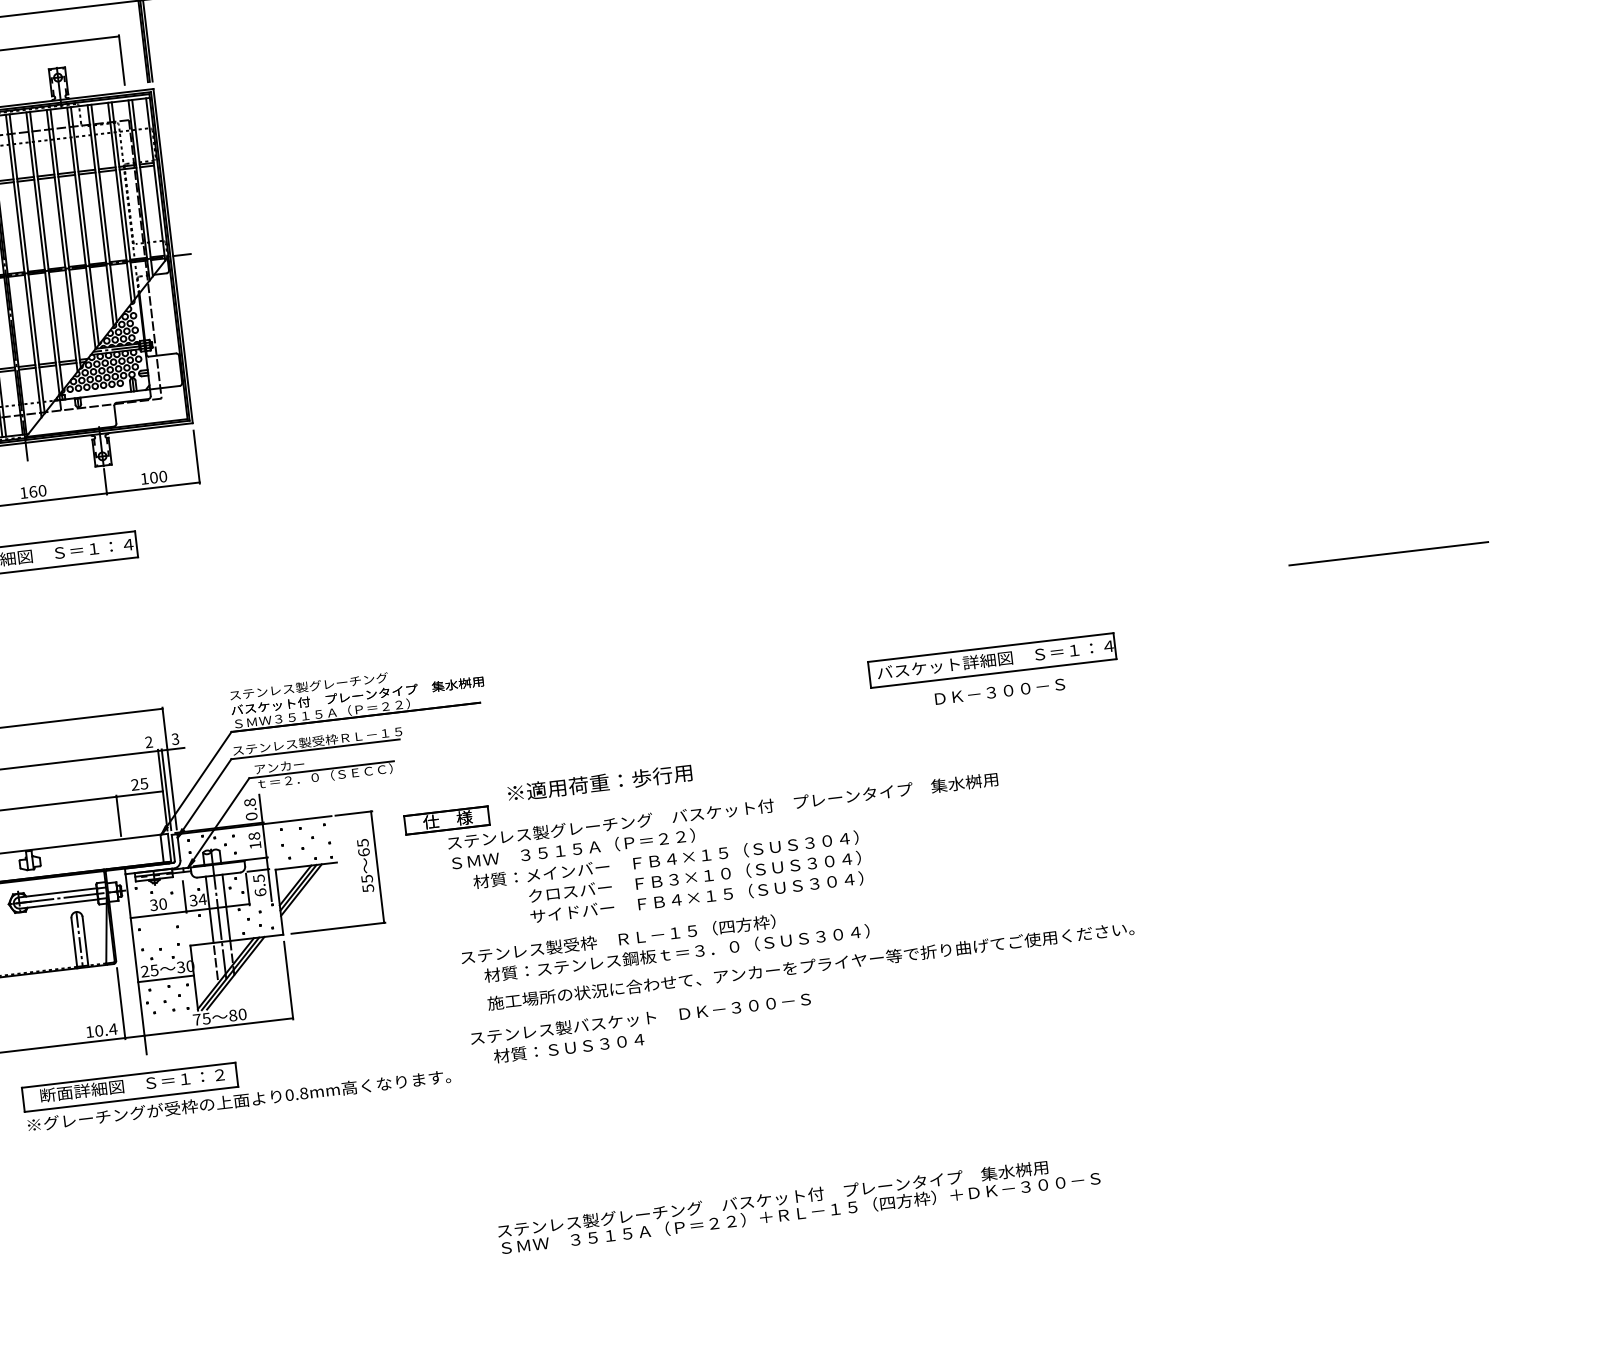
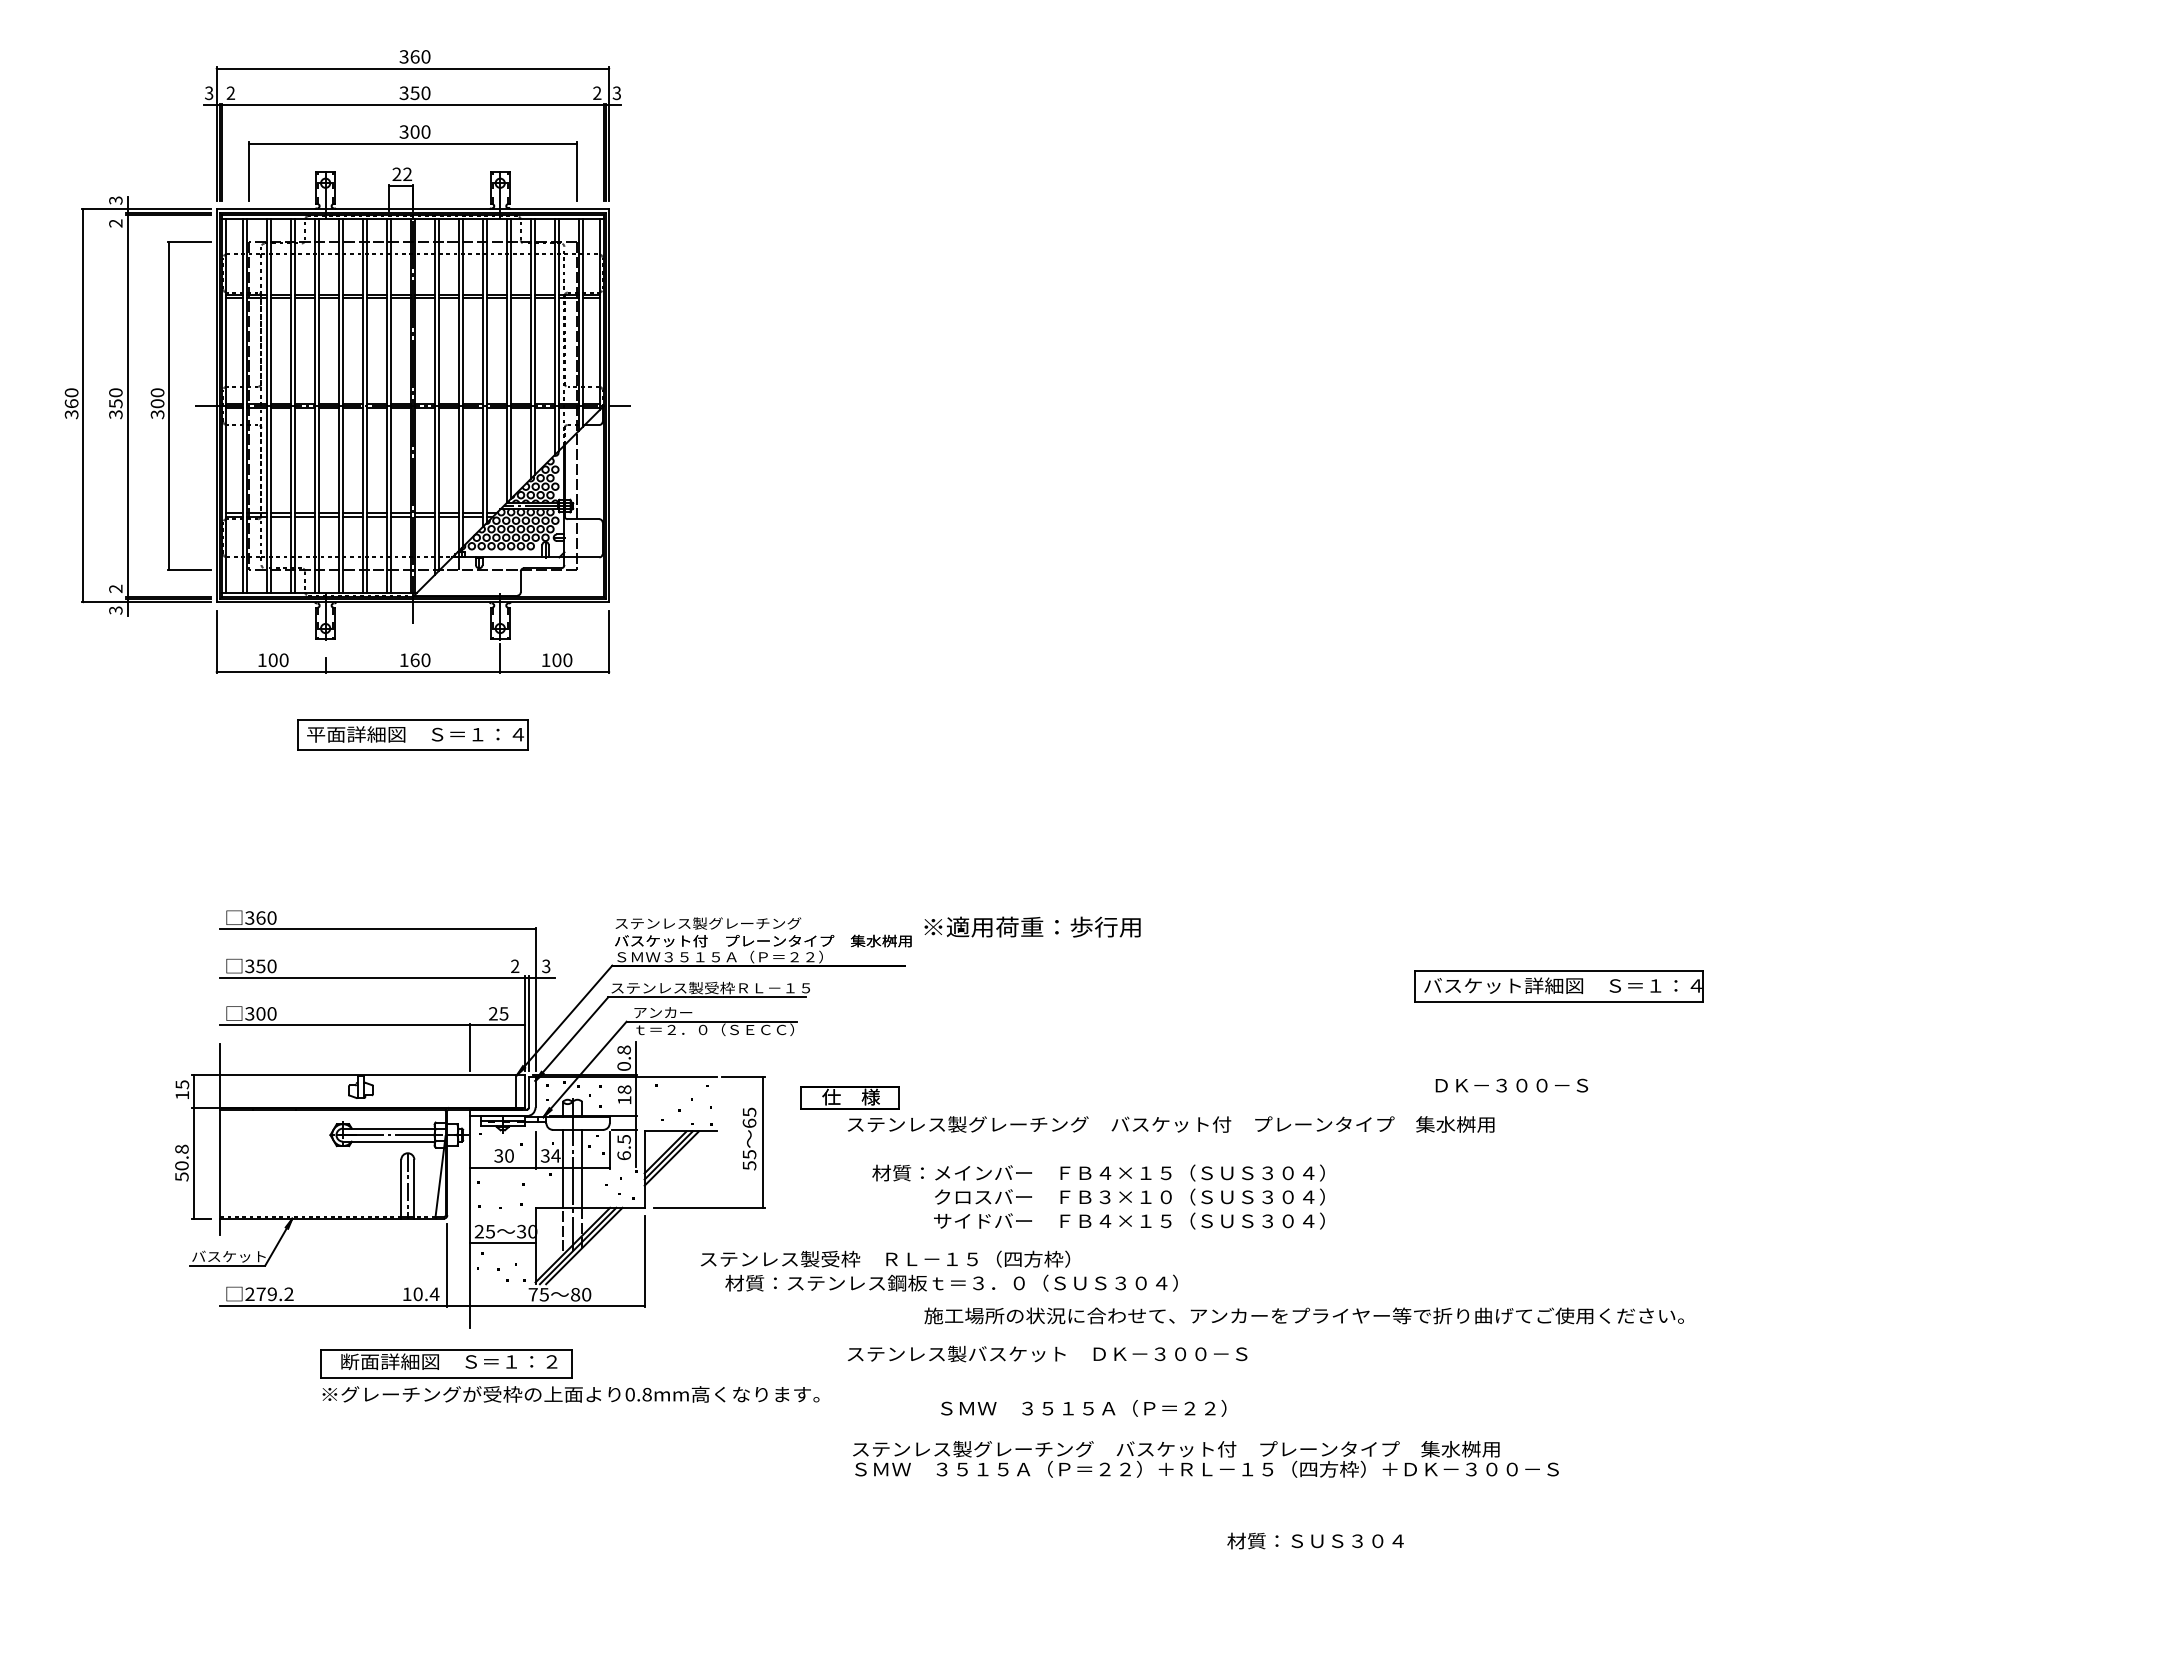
line: (1388, 553) -> (1978, 916), removed
part: (991, 660) -> (1558, 986), moved
text: (999, 691) -> (1511, 1085), moved
text: (599, 782) -> (1032, 926), moved
text: (573, 849) -> (1083, 1408), moved
text: (664, 944) -> (938, 1270), moved
text: (810, 965) -> (1303, 1315), moved
text: (568, 1047) -> (1315, 1540), moved
text: (798, 1205) -> (1205, 1459), moved

